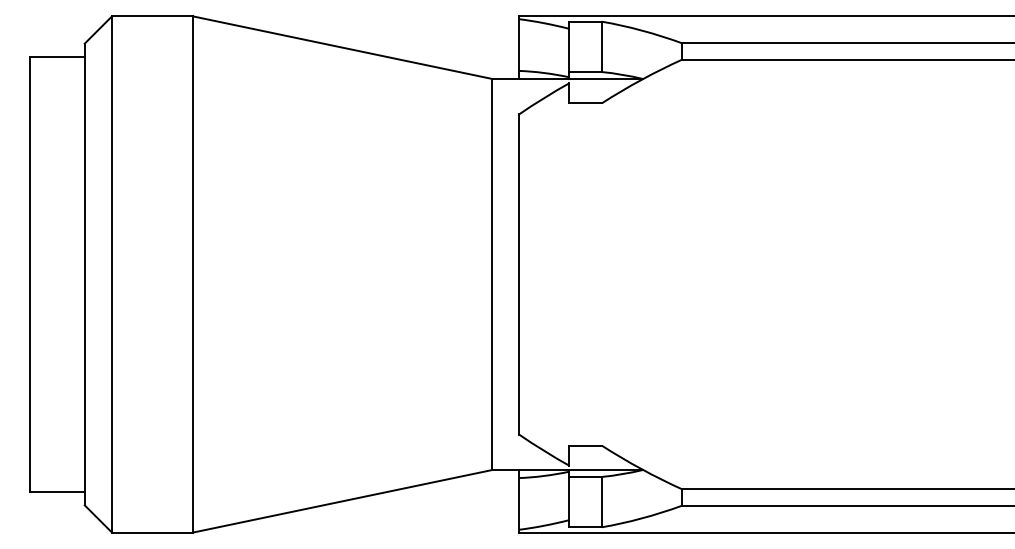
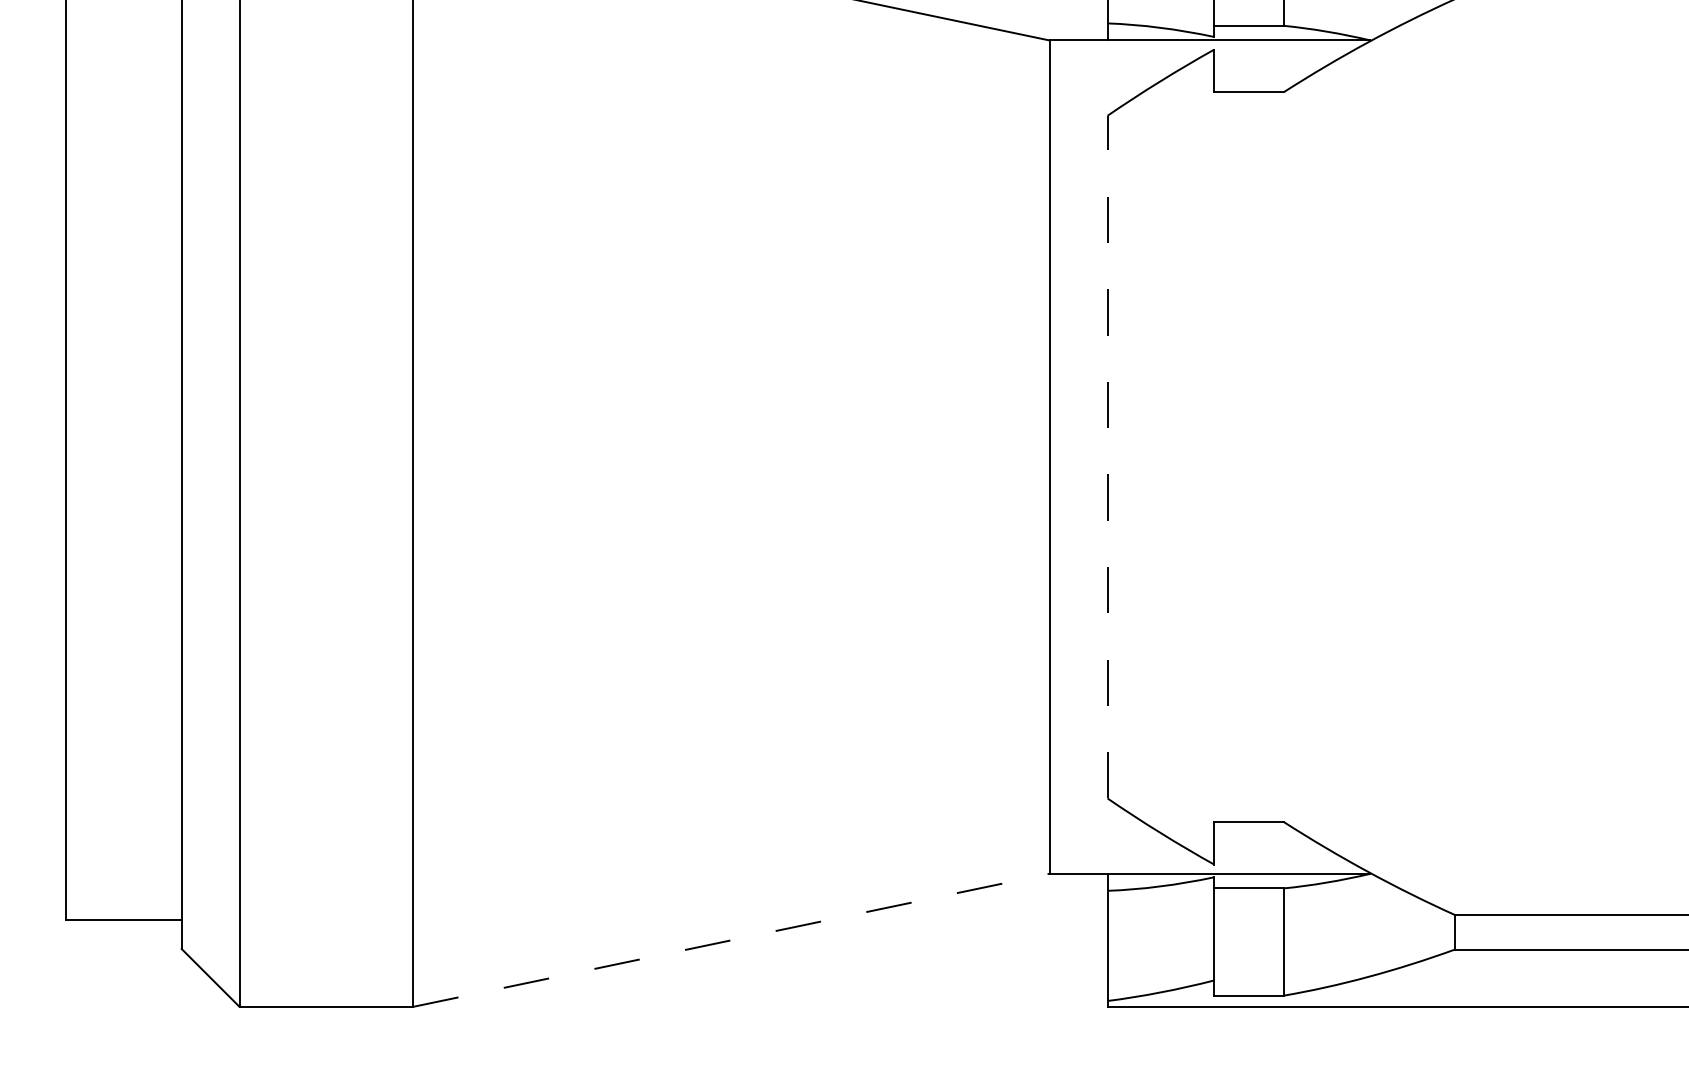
line: (519, 273) -> (1107, 455), solid -> dashed
line: (342, 501) -> (730, 940), solid -> dashed

